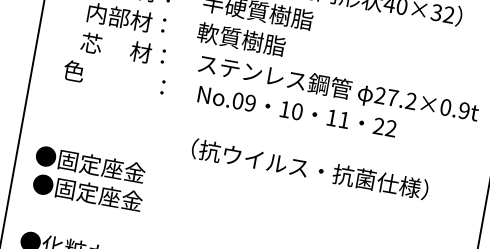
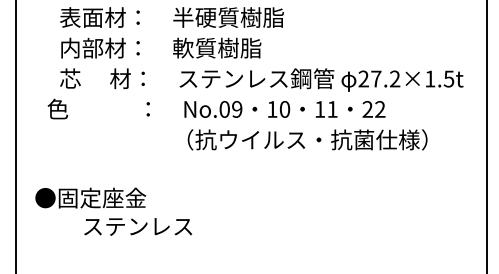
text: (454, 108) -> (439, 78), 27.2×0.9t -> 27.2×1.5t
text: (310, 168) -> (307, 139), moved
text: (108, 196) -> (114, 226), ●固定座金 -> ステンレス

